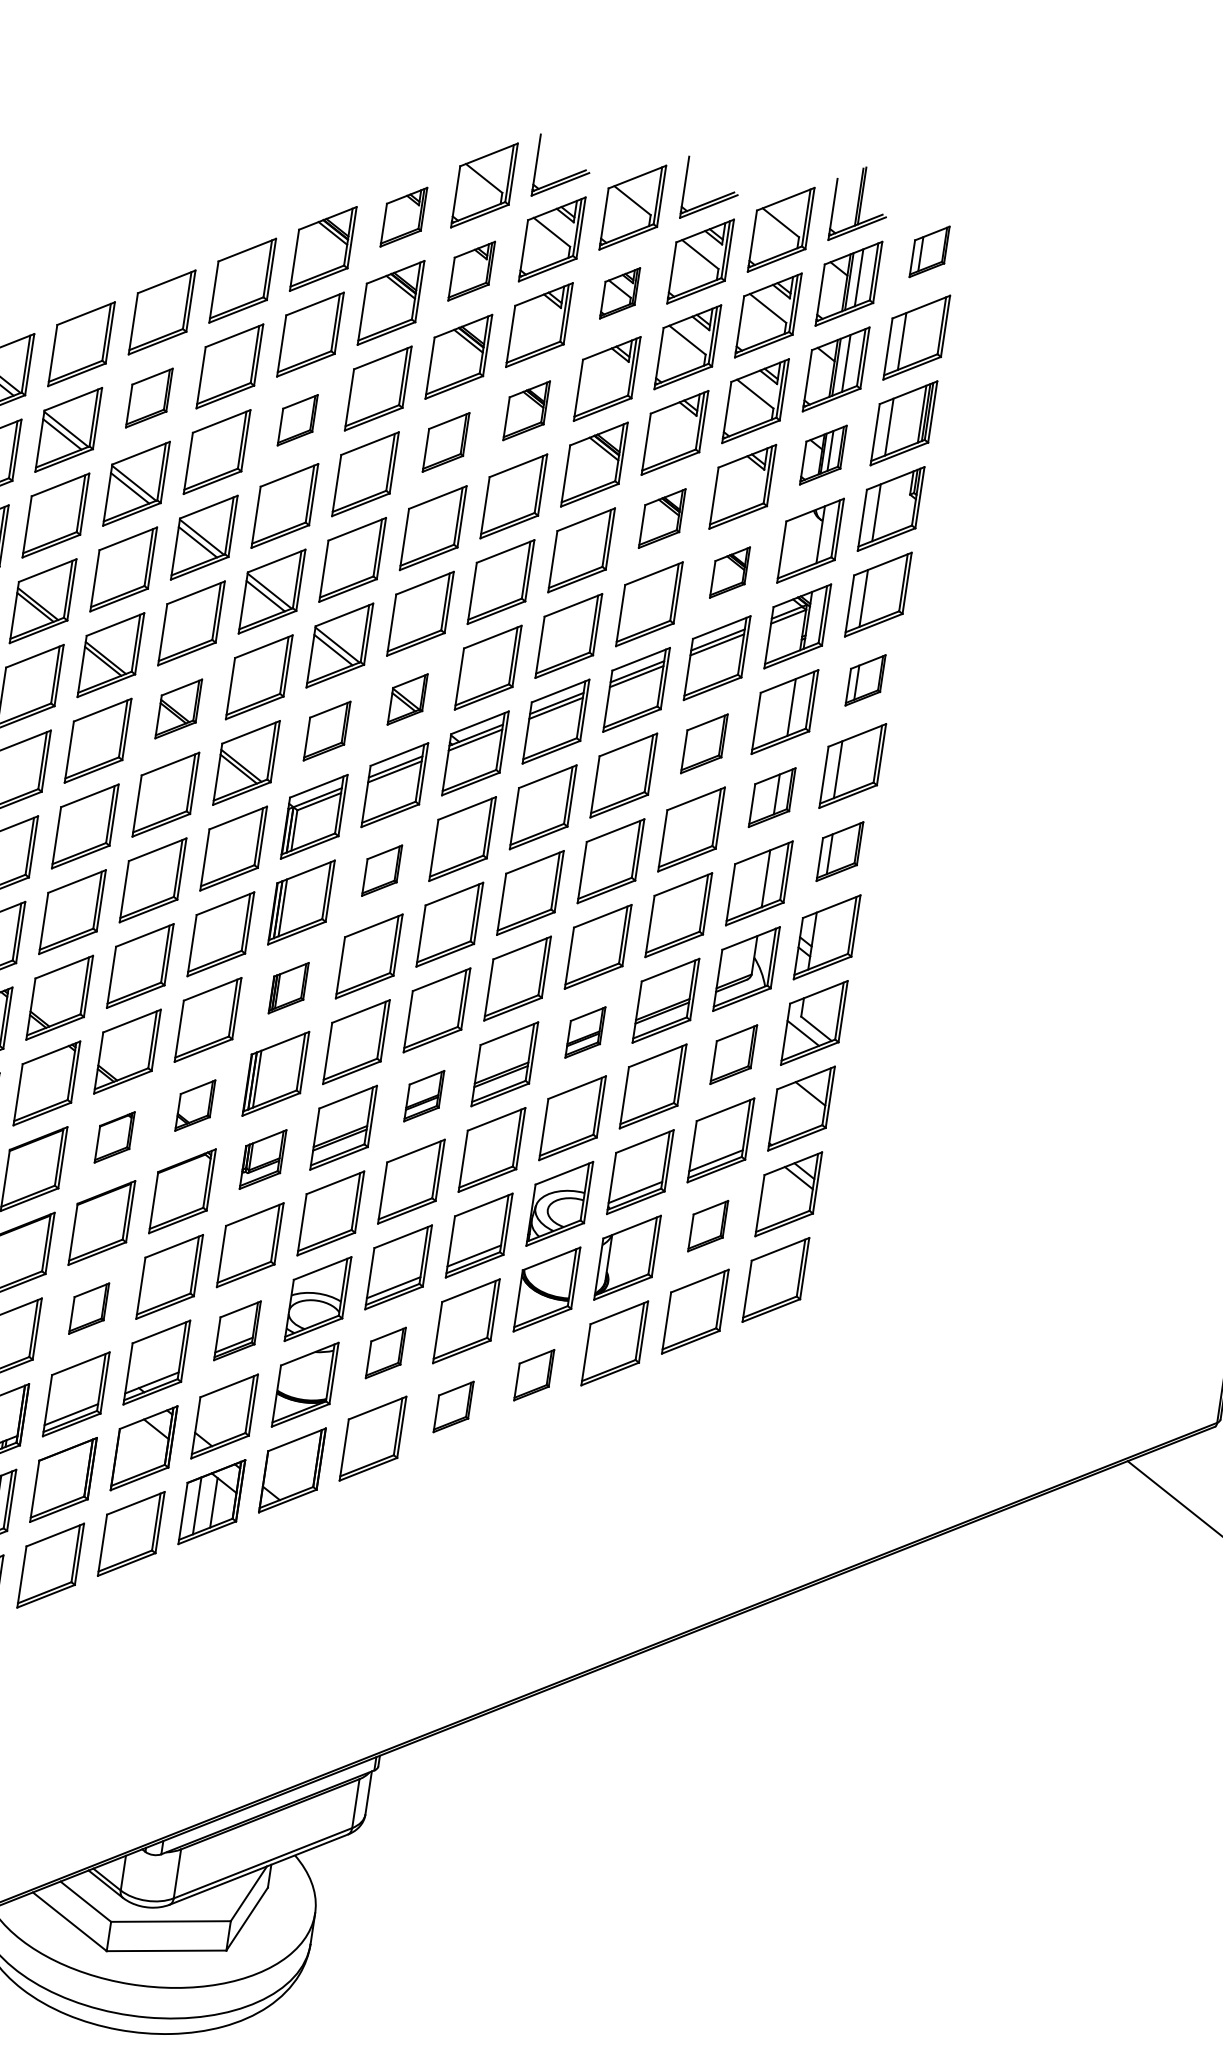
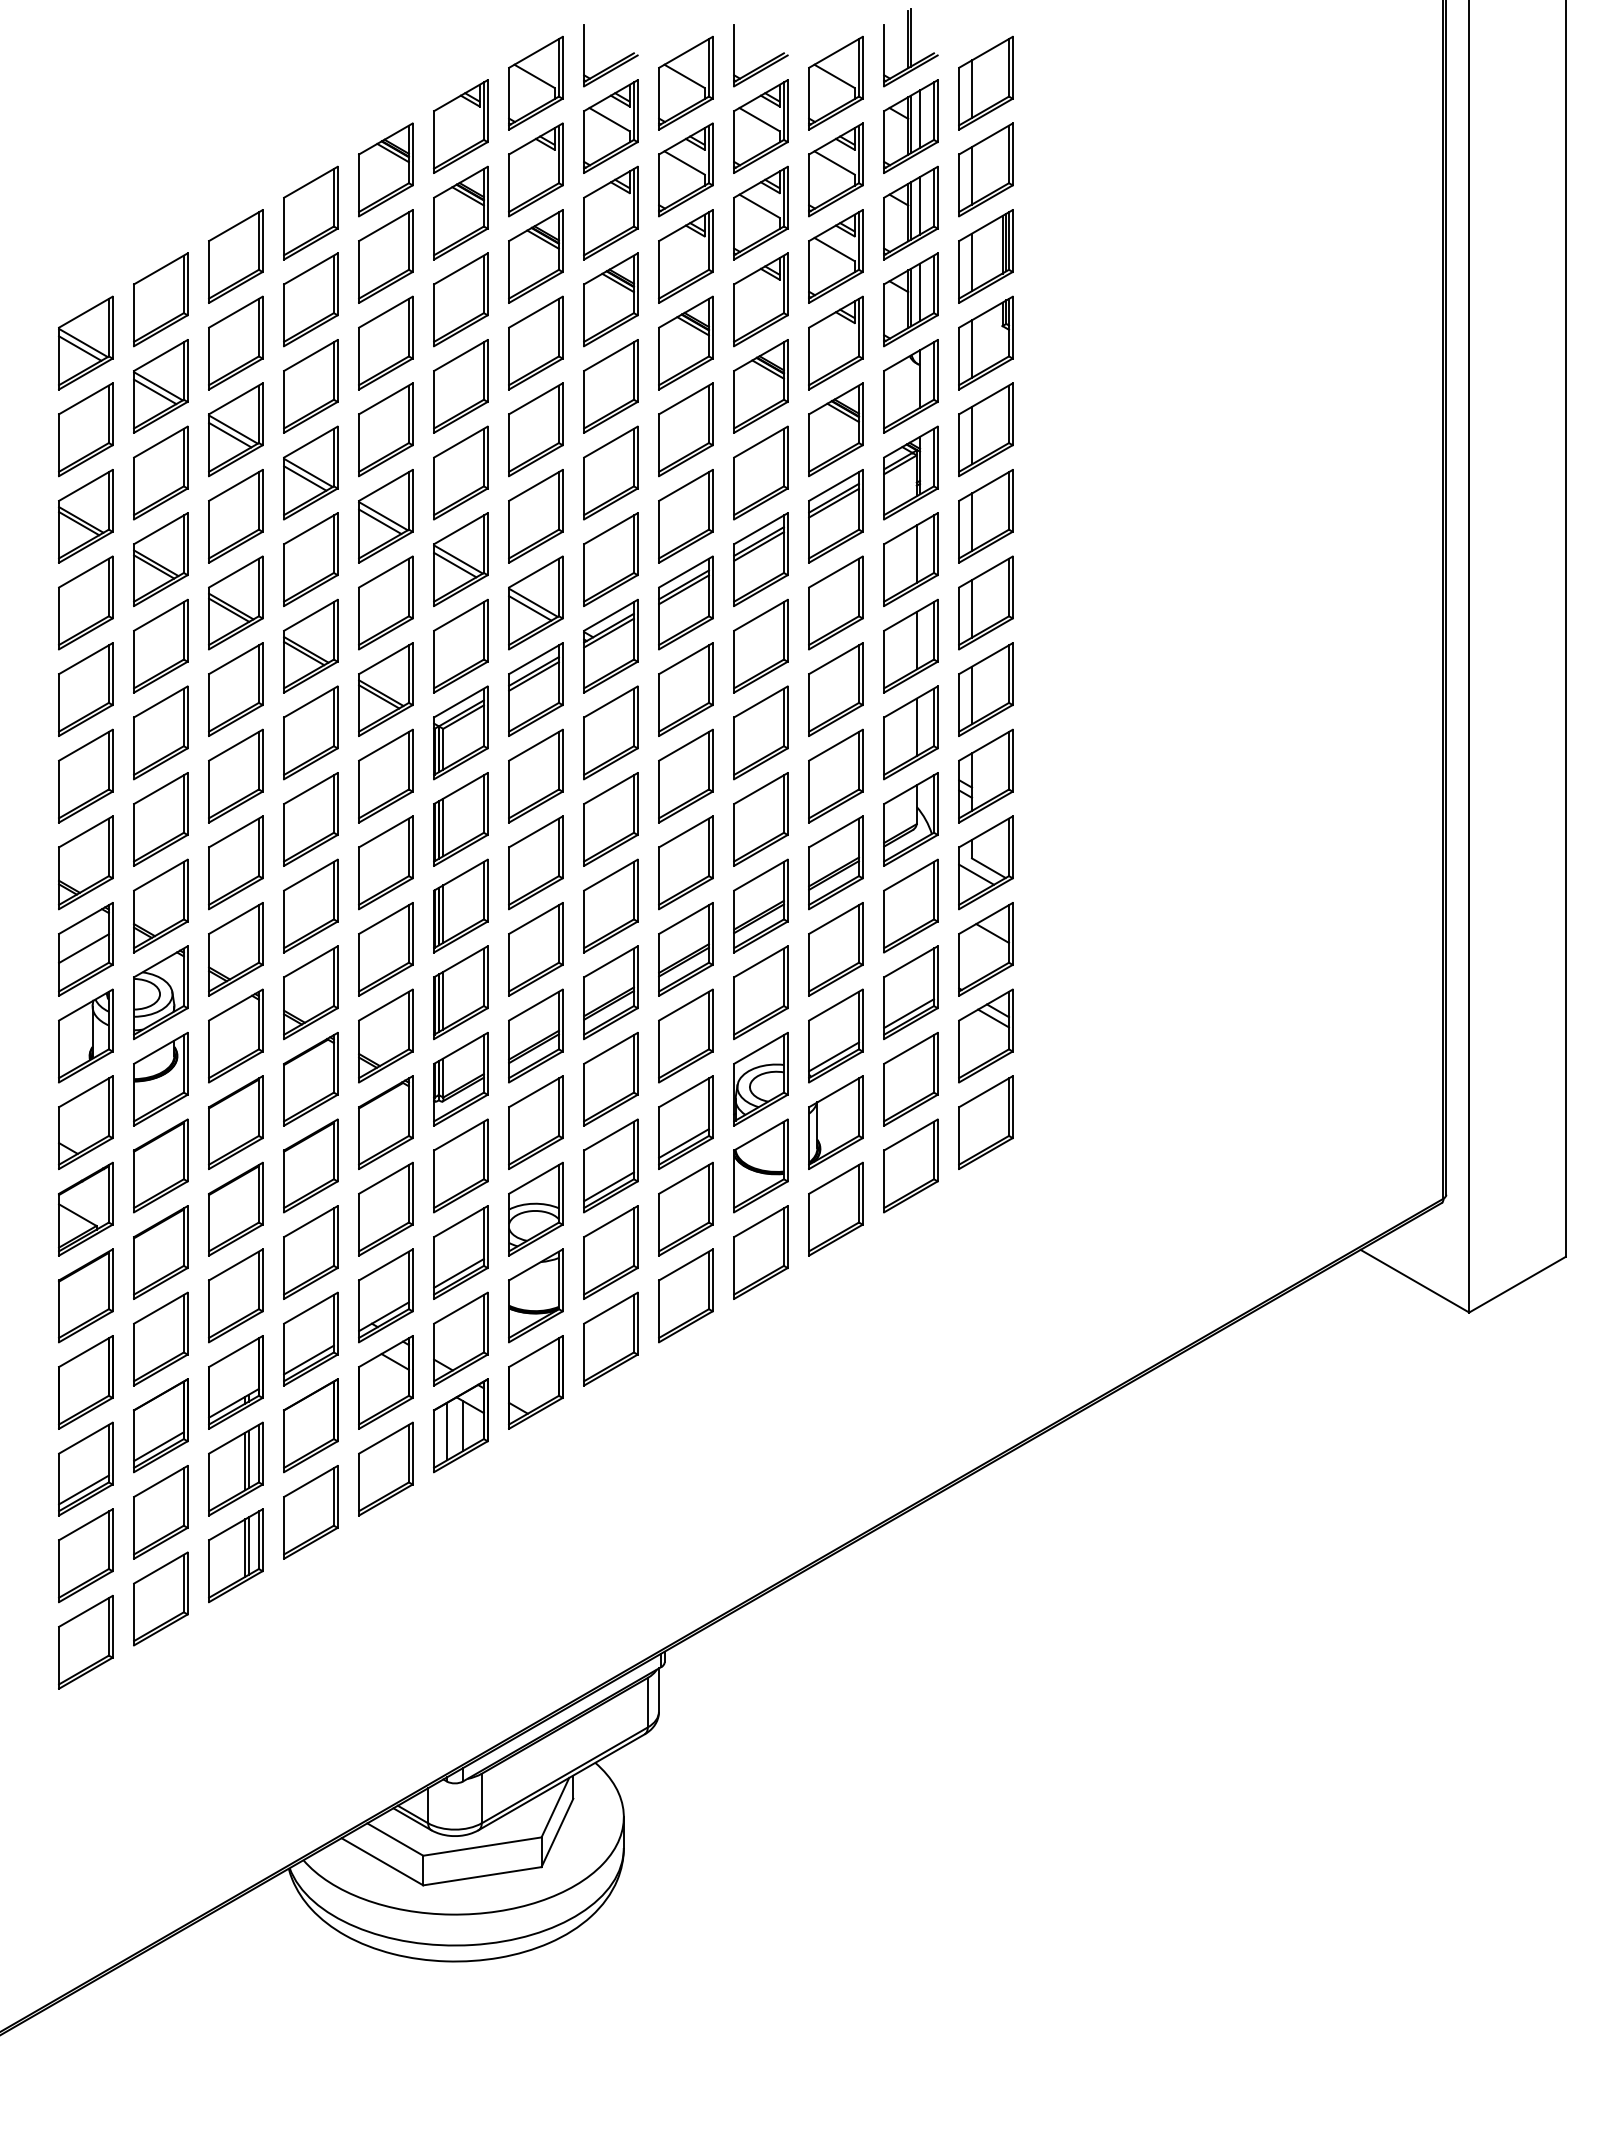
part: (403, 217) -> (460, 126), size x1.43
part: (929, 251) -> (985, 82), size x1.67
part: (471, 270) -> (535, 169), size x1.43
part: (619, 292) -> (685, 169), size x1.67
part: (149, 397) -> (235, 342), size x1.43
part: (526, 410) -> (610, 299), size x1.43
part: (297, 419) -> (385, 342), size x1.67
part: (445, 441) -> (535, 342), size x1.43
part: (823, 454) -> (910, 299), size x1.43
part: (661, 518) -> (760, 386), size x1.43
part: (729, 572) -> (835, 429), size x1.67
part: (865, 680) -> (985, 516), size x1.67
part: (407, 698) -> (535, 602), size x1.67
part: (178, 708) -> (310, 645), size x1.43
part: (326, 730) -> (460, 645), size x1.43
part: (704, 743) -> (835, 602), size x1.43
part: (771, 796) -> (910, 645), size x1.43
part: (839, 851) -> (985, 689), size x1.43
part: (381, 870) -> (535, 775), size x1.67
part: (288, 987) -> (460, 905), size x1.67
part: (585, 1031) -> (760, 905), size x1.67
part: (733, 1054) -> (910, 905), size x1.43
part: (423, 1095) -> (610, 992), size x1.67
part: (194, 1105) -> (385, 1035), size x1.67
part: (114, 1137) -> (310, 1079), size x1.67
part: (262, 1159) -> (460, 1079), size x1.43
part: (707, 1226) -> (910, 1079), size x1.67
part: (88, 1308) -> (310, 1252), size x1.67
part: (237, 1330) -> (460, 1252), size x1.43
part: (385, 1352) -> (610, 1252), size x1.67
part: (533, 1375) -> (760, 1252), size x1.67
part: (453, 1406) -> (685, 1295), size x1.67

